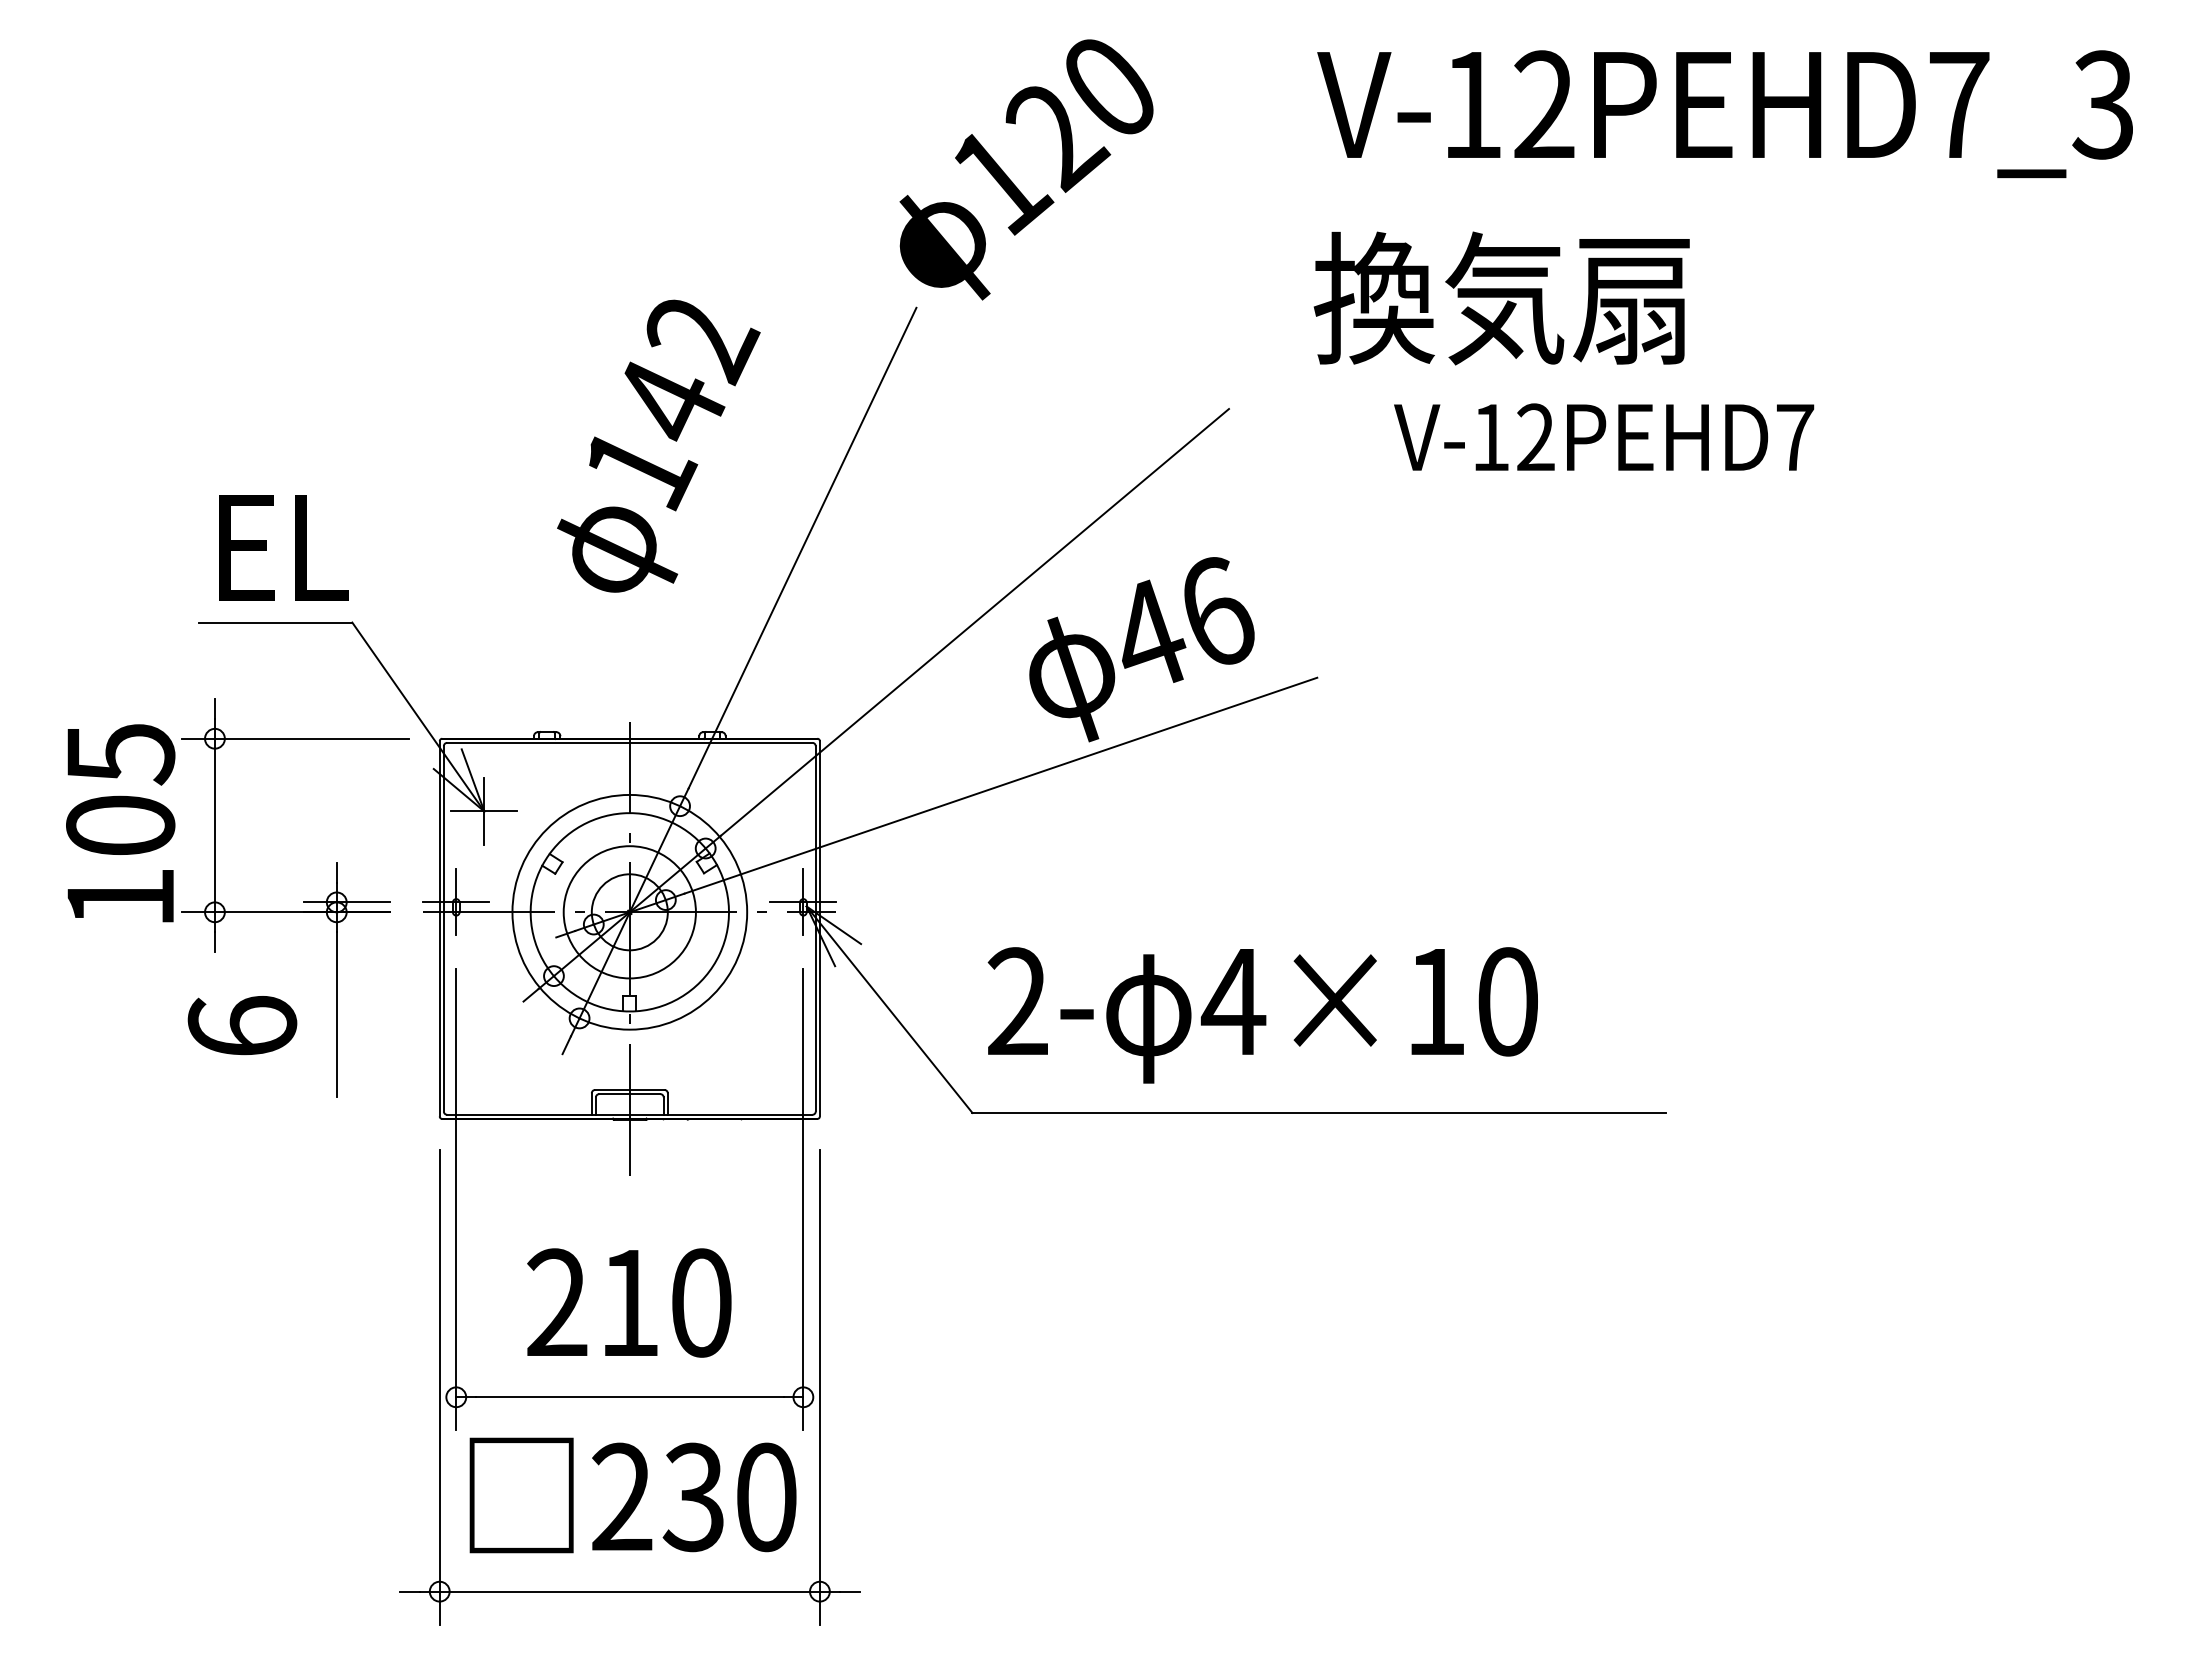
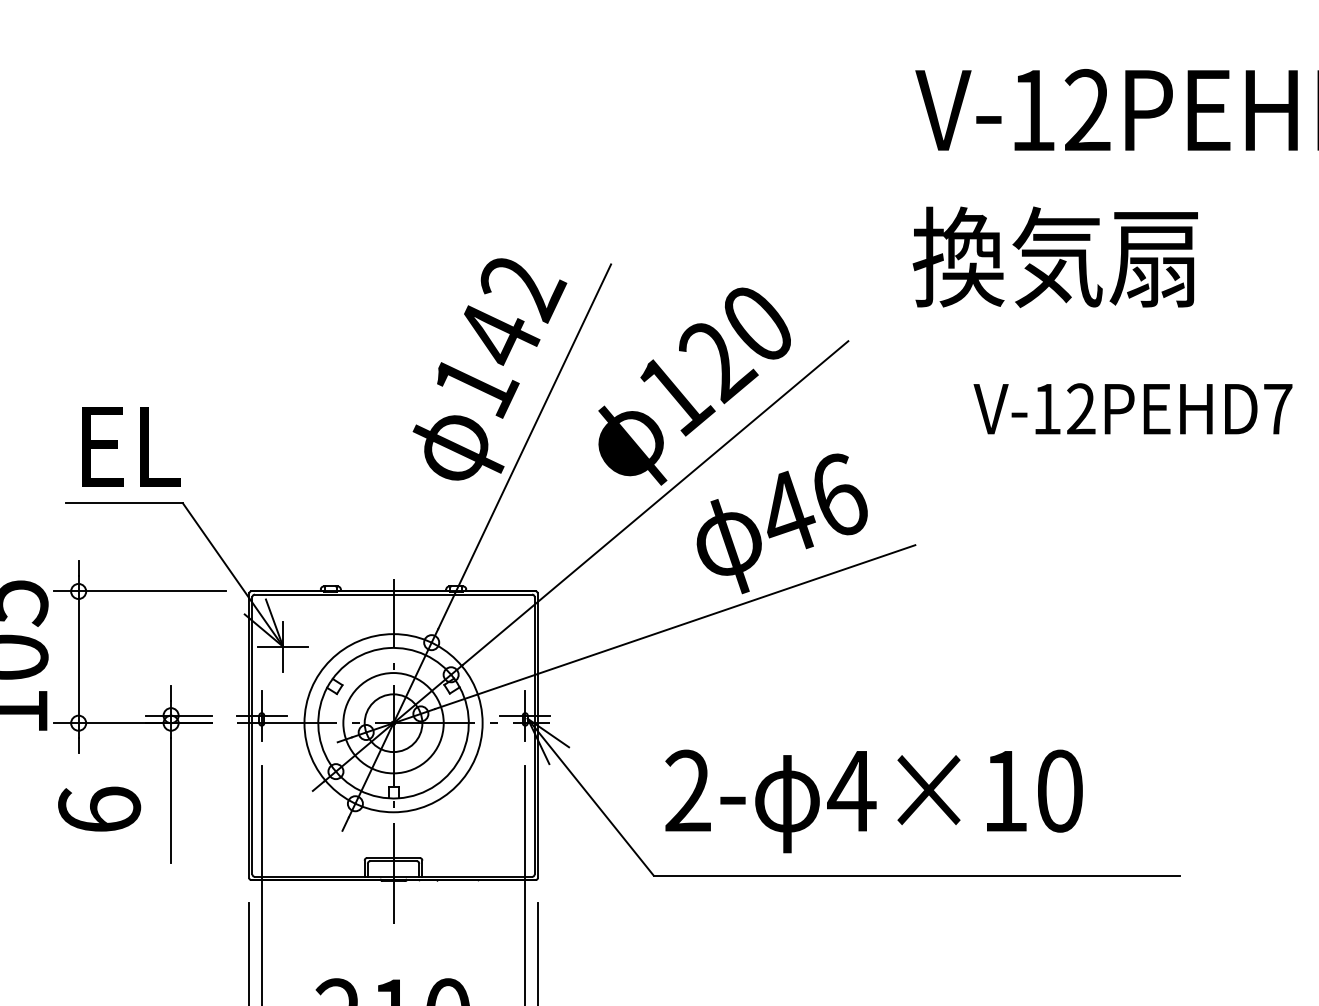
text: (1026, 169) -> (694, 386), moved
text: (1604, 436) -> (1133, 408), moved
text: (658, 445) -> (489, 368), moved

